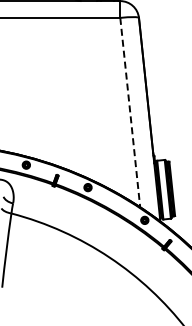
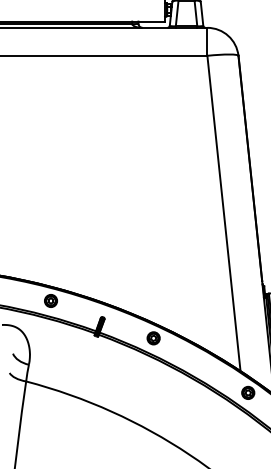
line: (130, 113) -> (224, 214), dashed -> solid

